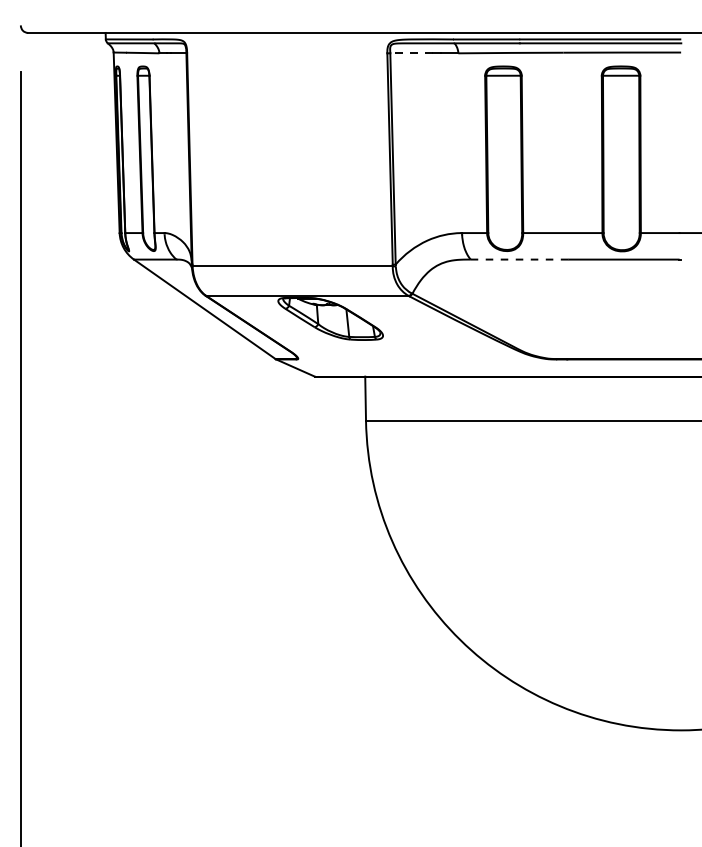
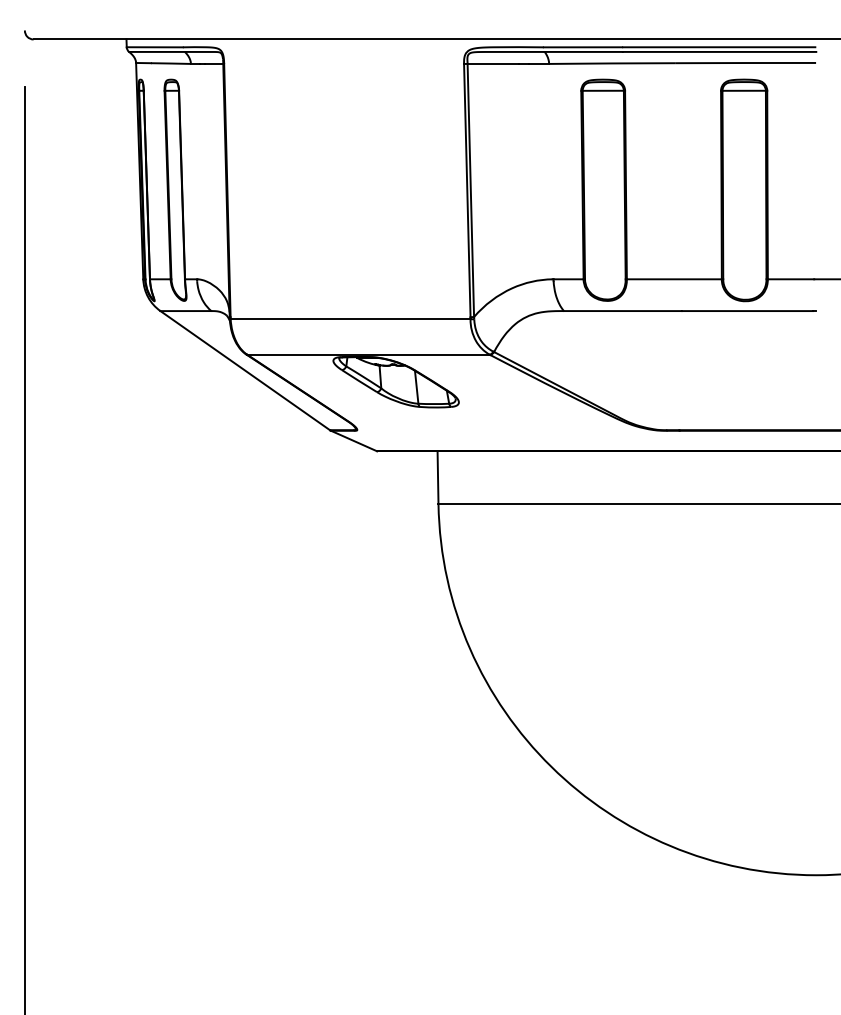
line: (411, 53) -> (492, 64), dashed -> solid
line: (520, 259) -> (623, 310), dashed -> solid

